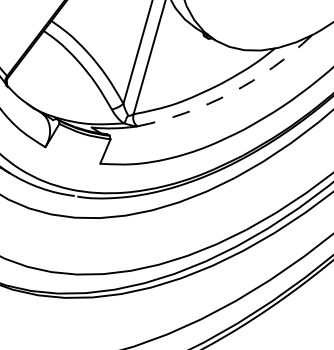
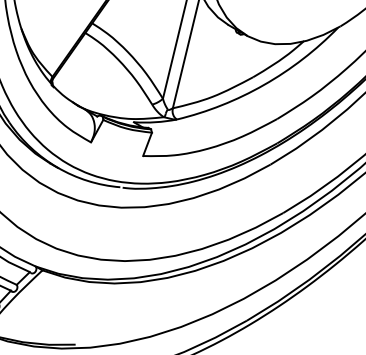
arc: (231, 93) -> (264, 85), dashed -> solid

